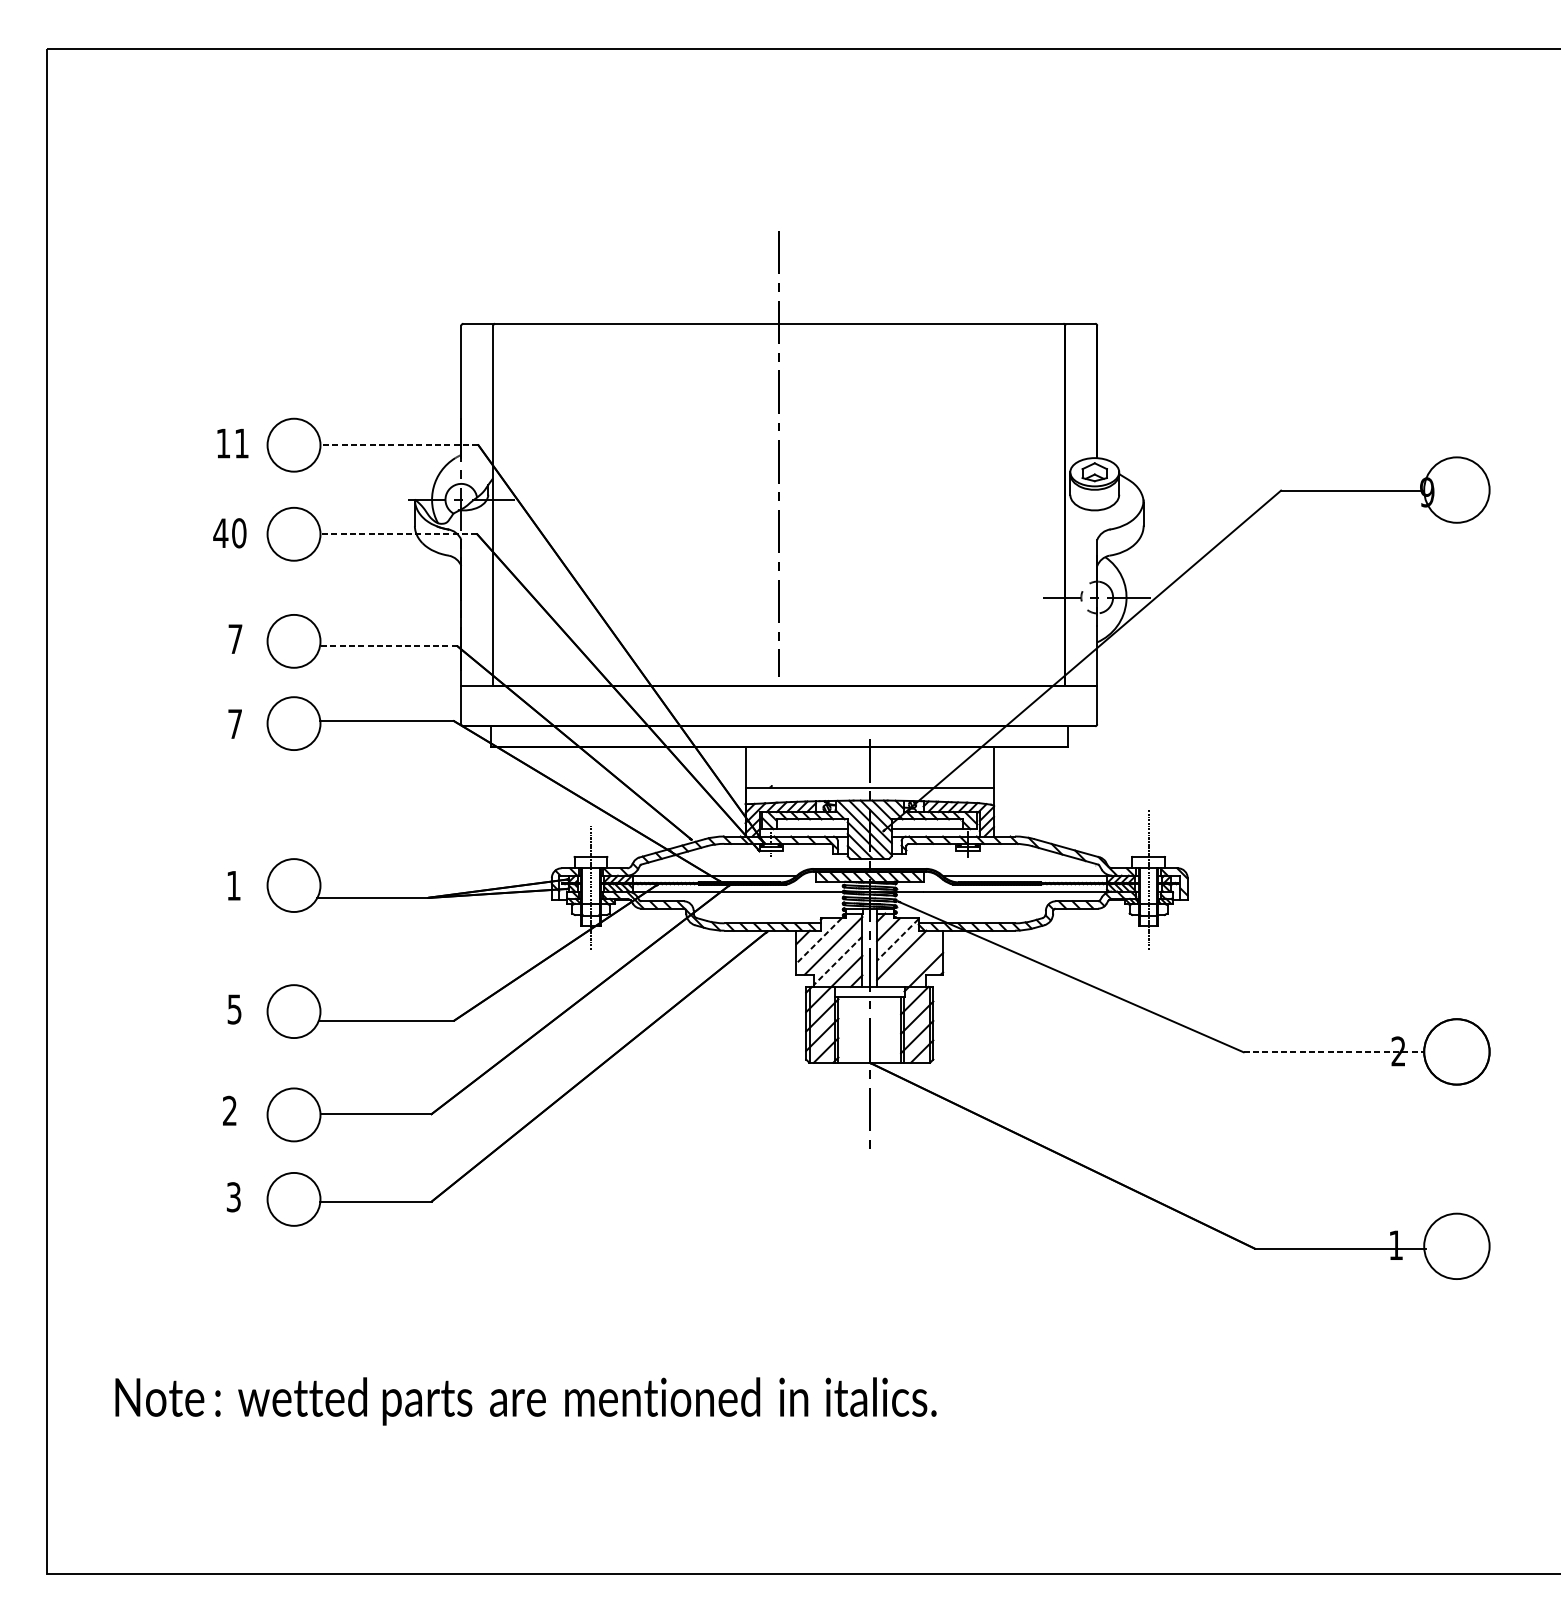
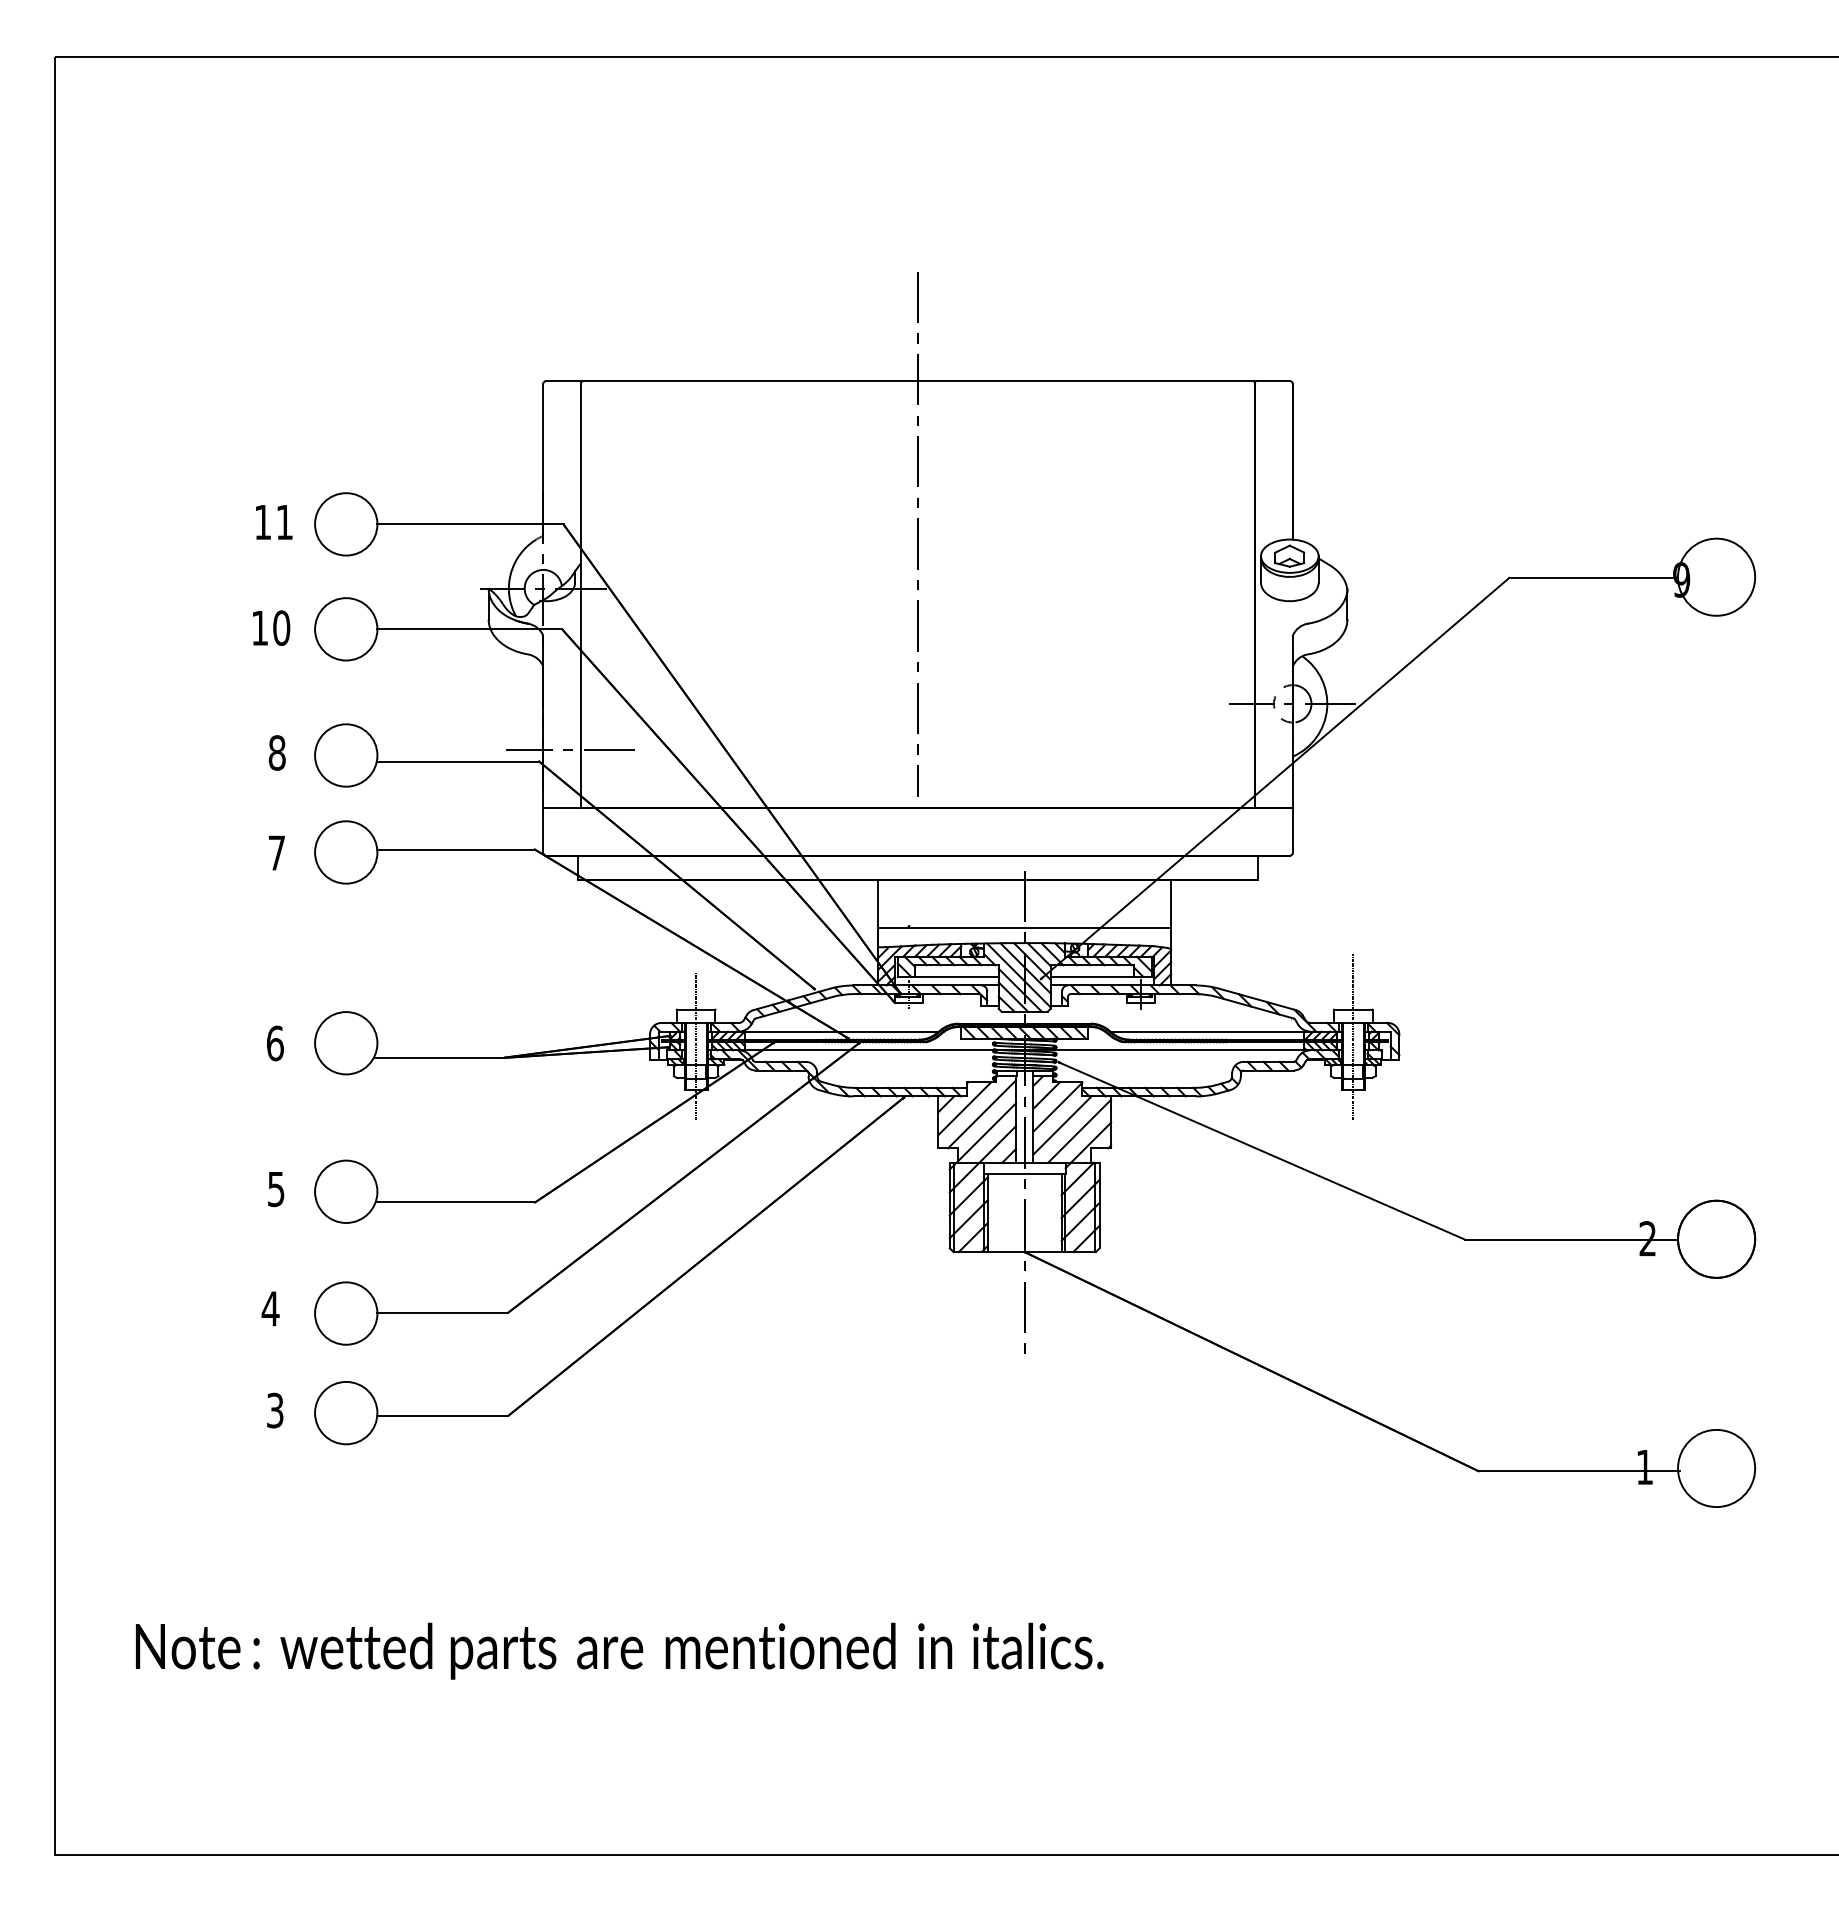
line: (398, 445) -> (469, 524), dashed -> solid
text: (220, 533) -> (259, 628), 40 -> 10
line: (398, 534) -> (469, 629), dashed -> solid
line: (484, 637) -> (570, 750), added
text: (234, 638) -> (276, 752), 7 -> 8
line: (388, 646) -> (457, 761), dashed -> solid
text: (234, 885) -> (275, 1043), 1 -> 6
line: (818, 940) -> (964, 1108), dashed -> solid
line: (897, 940) -> (1057, 1107), dashed -> solid
line: (916, 959) -> (1079, 1130), added
line: (838, 961) -> (987, 1132), dashed -> solid
line: (1334, 1052) -> (1572, 1239), dashed -> solid
text: (229, 1110) -> (270, 1308), 2 -> 4

